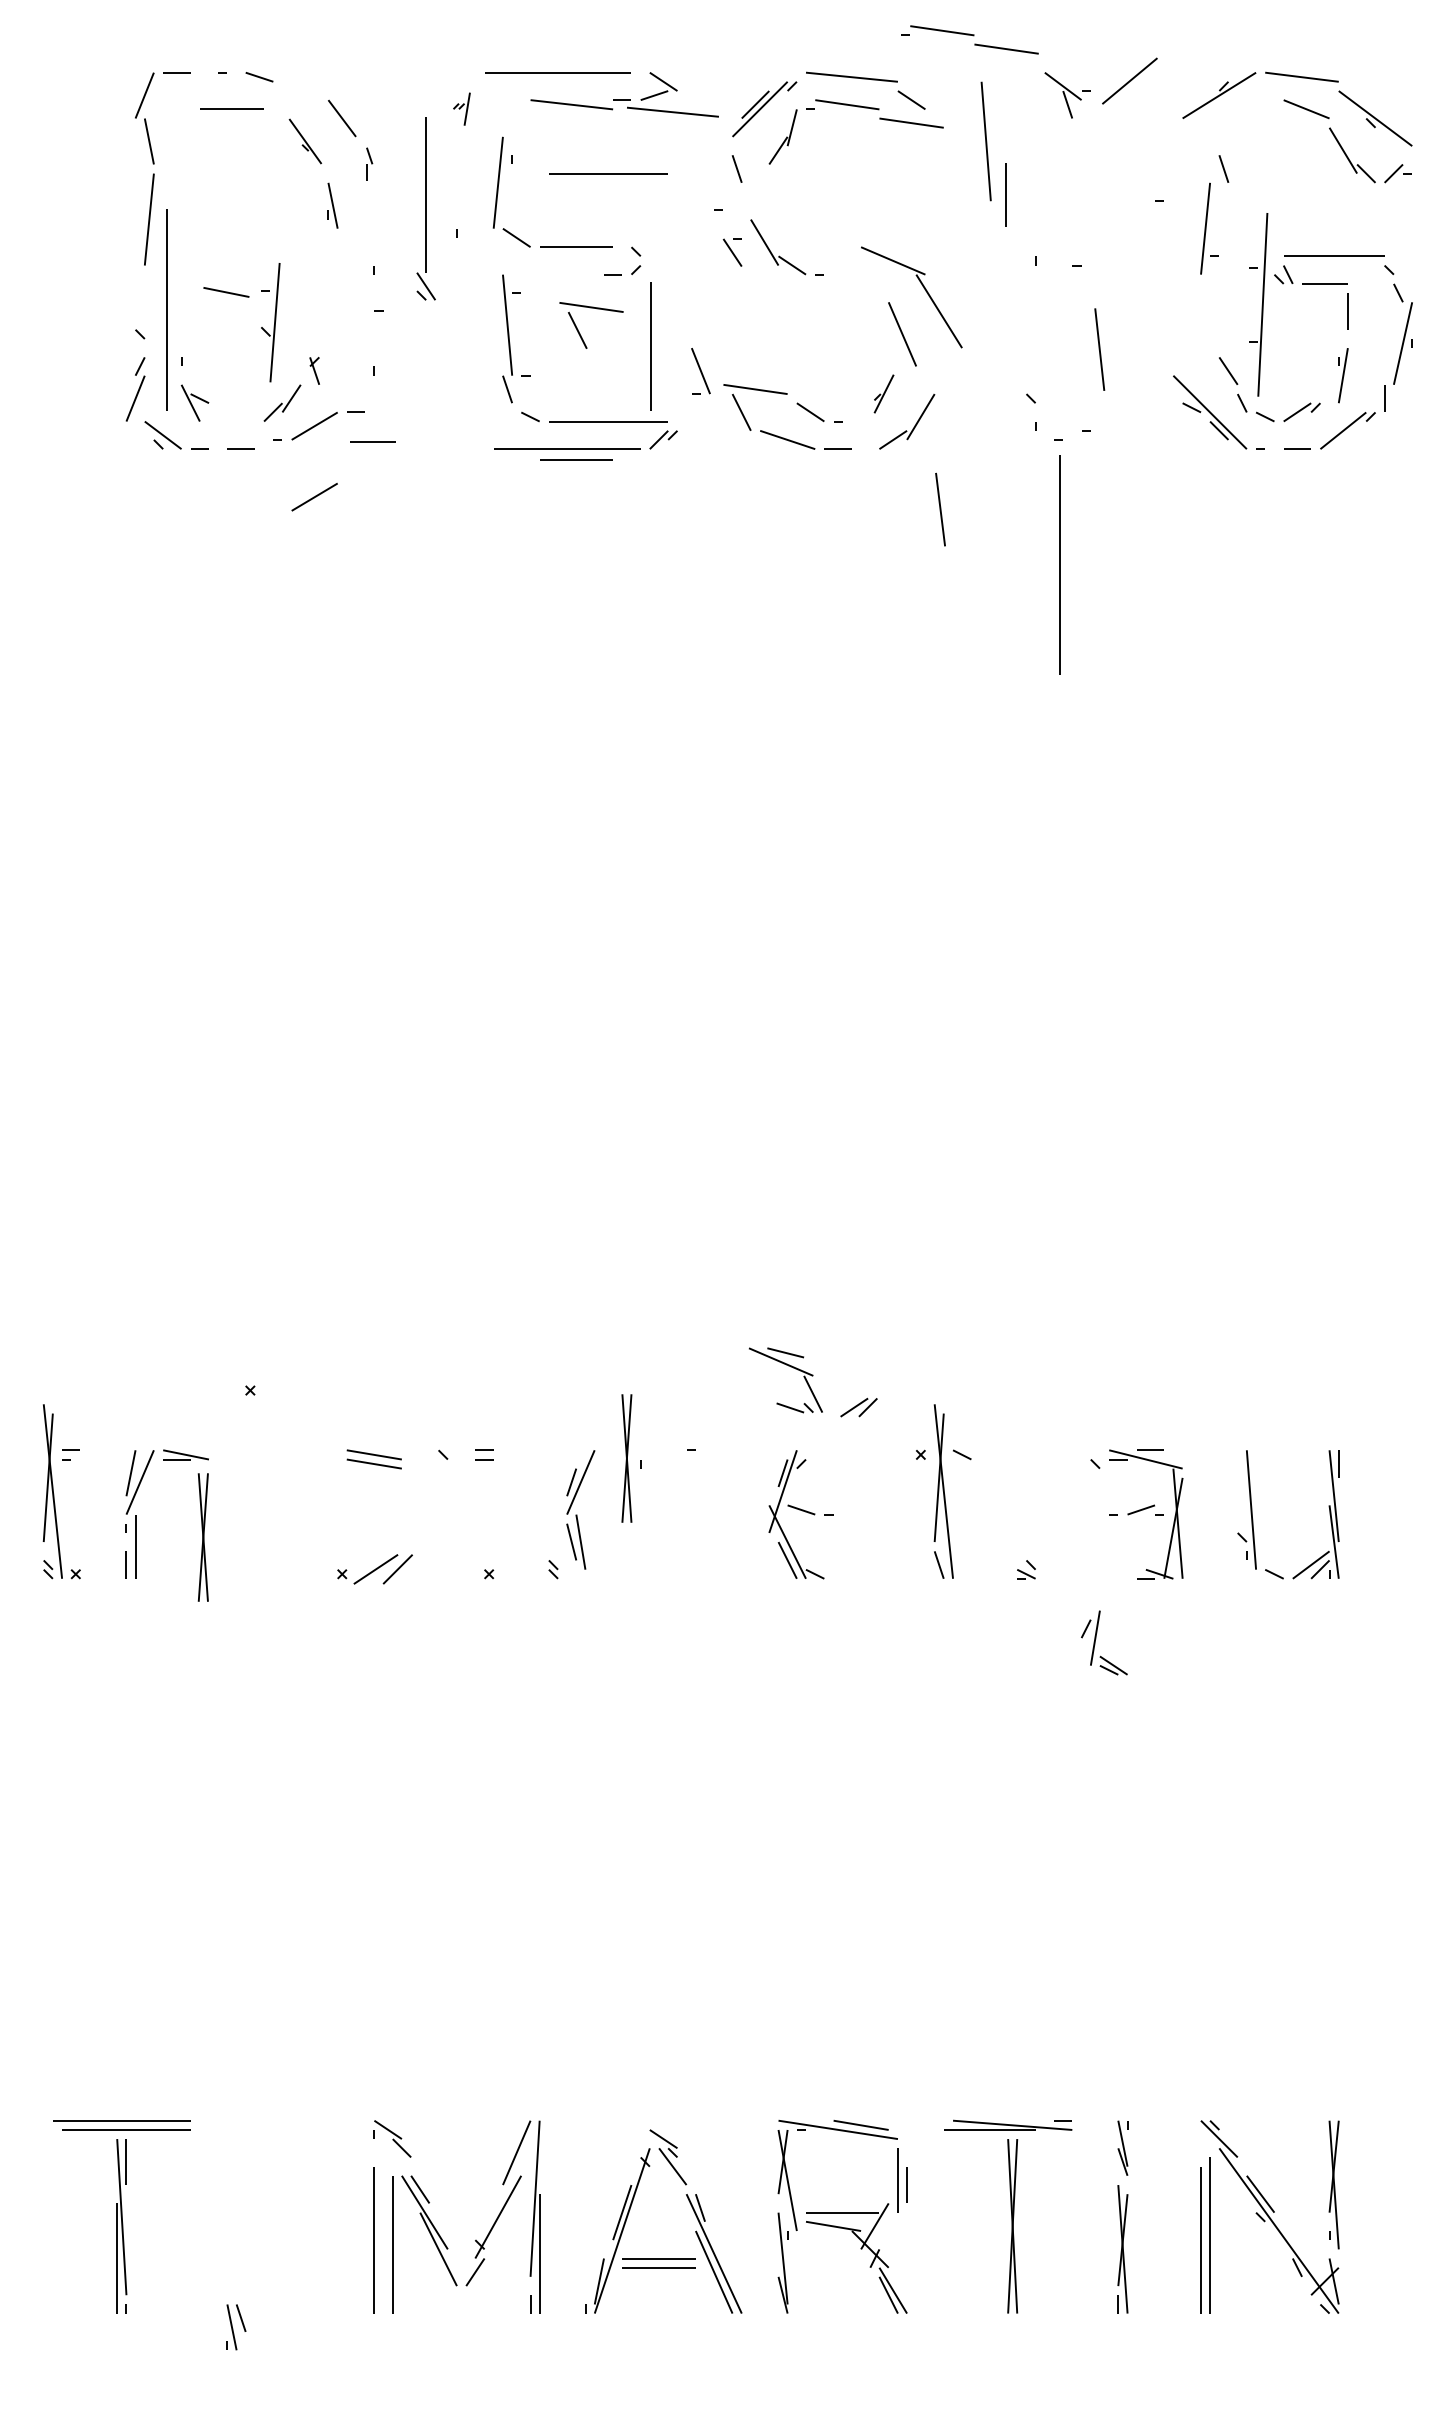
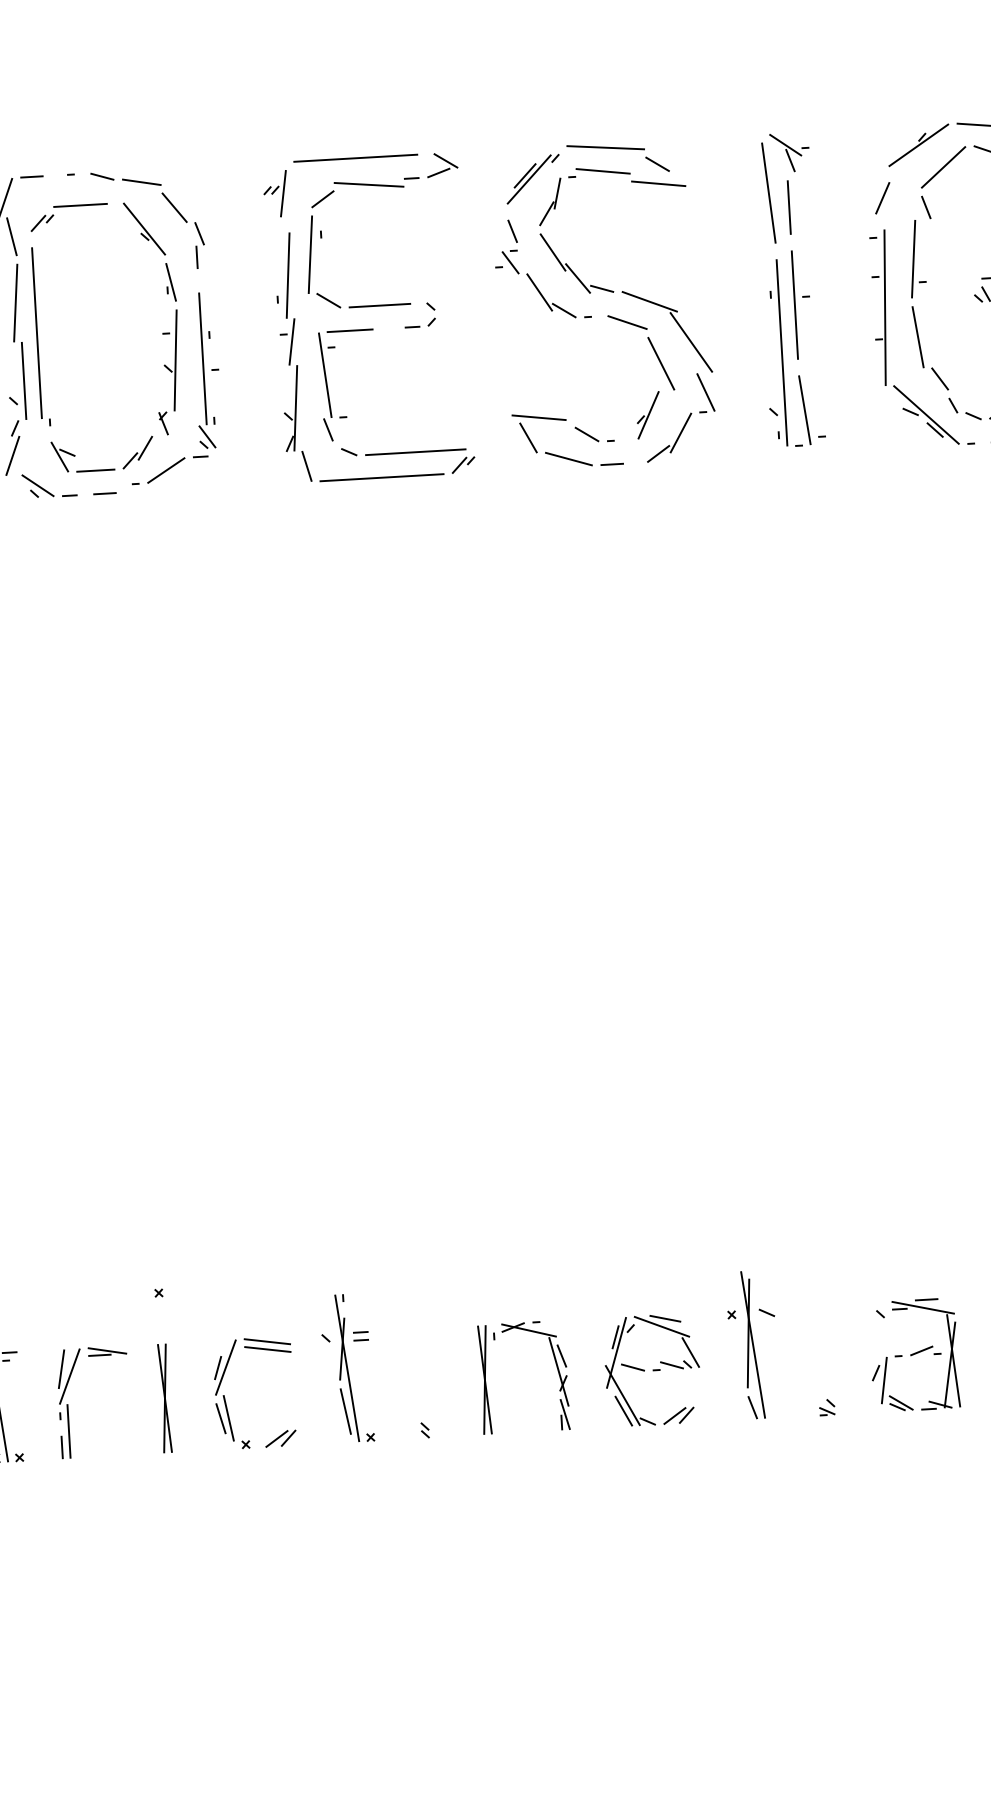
part: (969, 39) -> (703, 109), removed
line: (1129, 80) -> (943, 166), moved
part: (461, 108) -> (275, 193), size x1.67
line: (672, 111) -> (454, 185), removed
line: (516, 118) -> (322, 199), added
part: (185, 127) -> (41, 223), added
part: (305, 141) -> (144, 229), size x1.43
line: (985, 141) -> (768, 193), moved
line: (1173, 154) -> (882, 197), added
part: (369, 163) -> (200, 244), size x1.67
line: (608, 173) -> (403, 241), removed
line: (1005, 194) -> (788, 207), moved
part: (425, 208) -> (203, 370), moved
part: (801, 214) -> (569, 266), added
part: (732, 252) -> (510, 262), moved
line: (539, 274) -> (349, 330), added
line: (865, 283) -> (627, 322), added
line: (226, 292) -> (141, 182), moved
part: (470, 302) -> (292, 357), added
part: (1258, 304) -> (881, 307), moved
line: (166, 309) -> (36, 332), moved
line: (153, 311) -> (23, 381), added
part: (270, 322) -> (171, 360), moved
part: (579, 331) -> (386, 377), removed
line: (650, 346) -> (794, 305), moved
line: (1099, 349) -> (804, 410), moved
part: (700, 371) -> (705, 392), moved
part: (883, 393) -> (648, 414), size x1.43
line: (372, 441) -> (95, 470), moved
line: (576, 459) -> (390, 486), removed
line: (314, 497) -> (169, 531), removed
line: (940, 509) -> (918, 337), moved
line: (1059, 564) -> (781, 352), moved
part: (790, 1367) -> (670, 1330), moved
part: (858, 1407) -> (678, 1415), moved
part: (626, 1458) -> (484, 1380), moved
part: (466, 1491) -> (347, 1368), added
part: (712, 1507) -> (557, 1369), added
part: (580, 1509) -> (226, 1390), moved
part: (202, 1537) -> (164, 1398), moved
part: (383, 1569) -> (280, 1438), size x0.62
part: (1096, 1639) -> (885, 1381), moved

